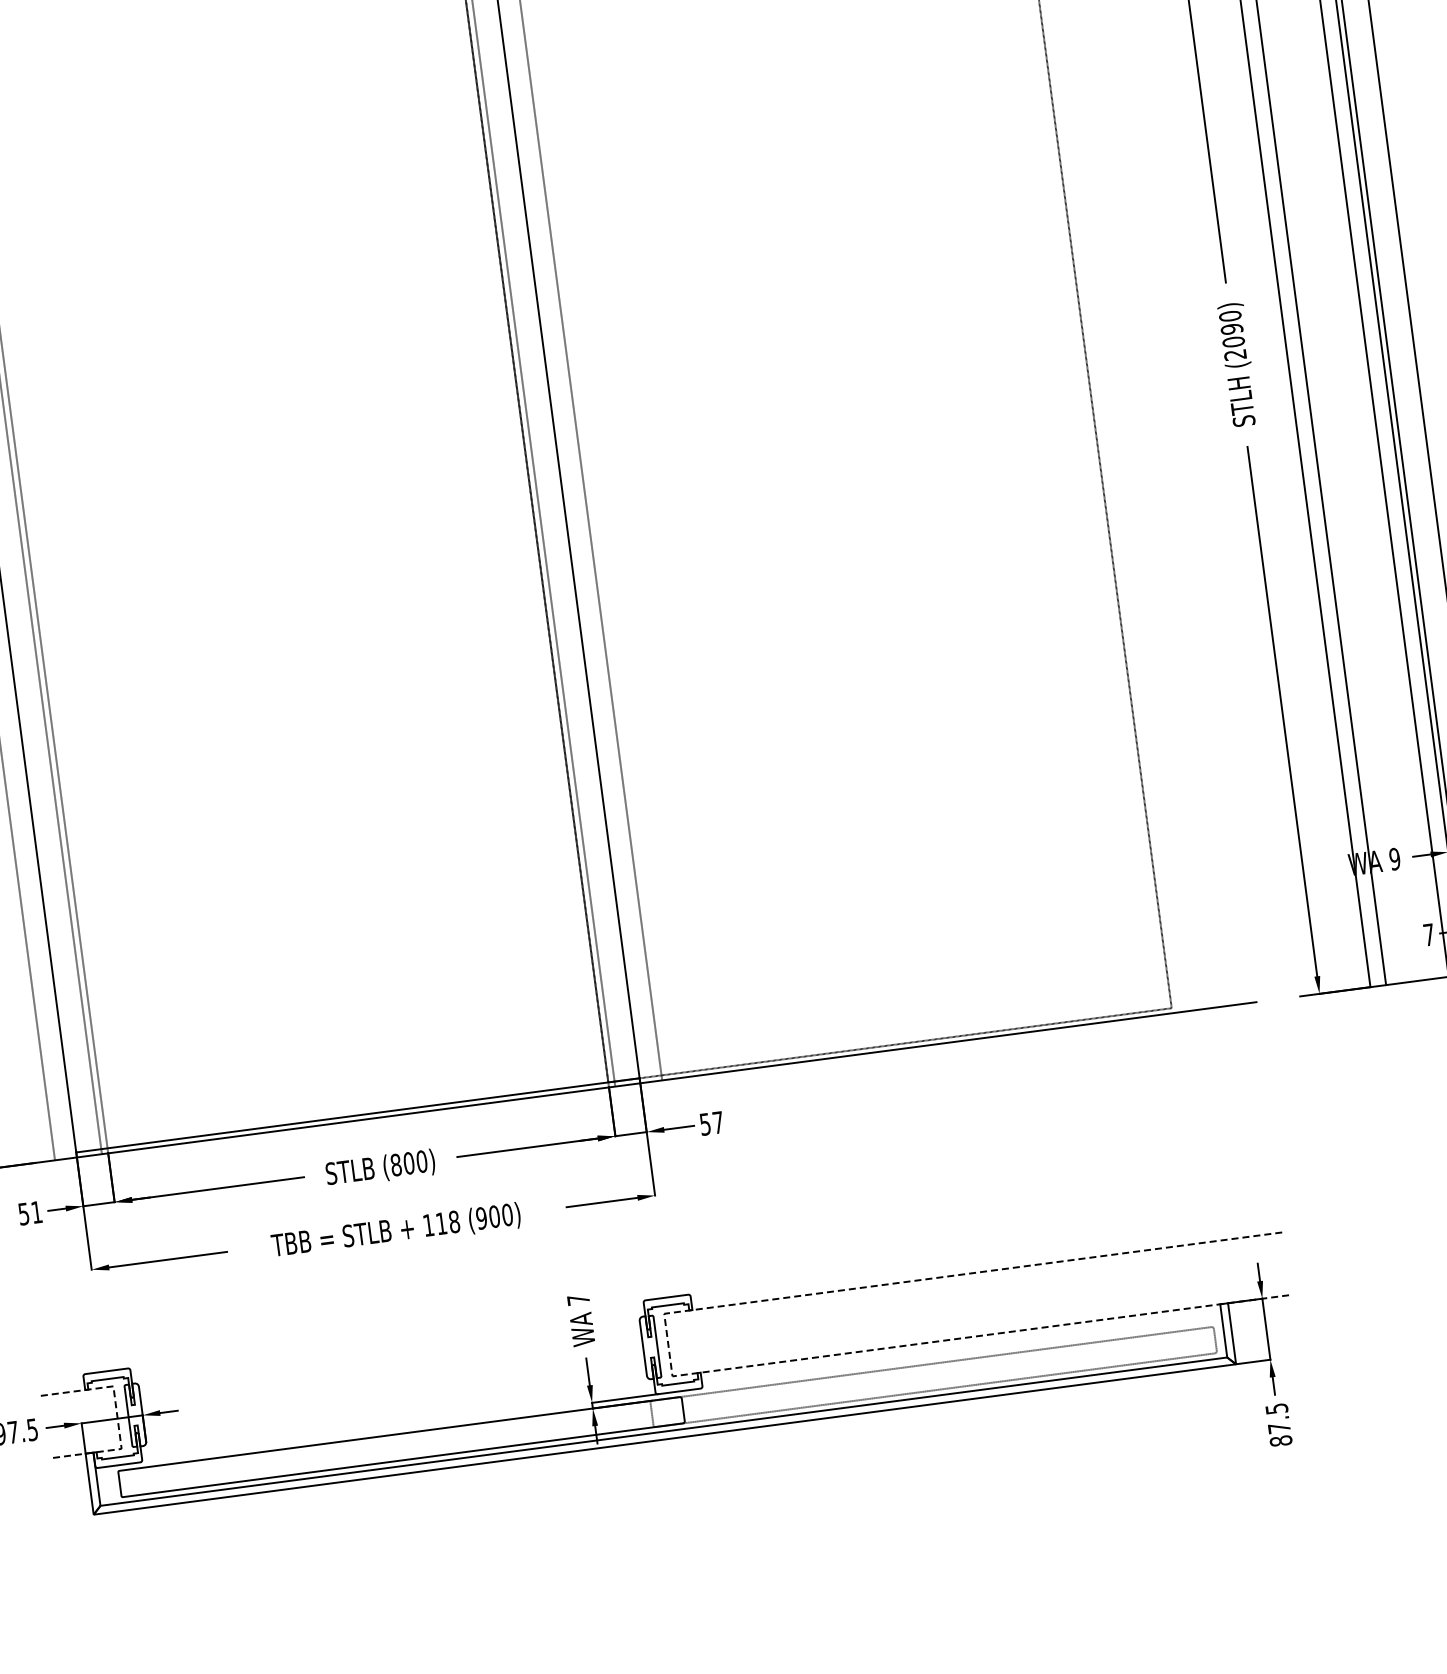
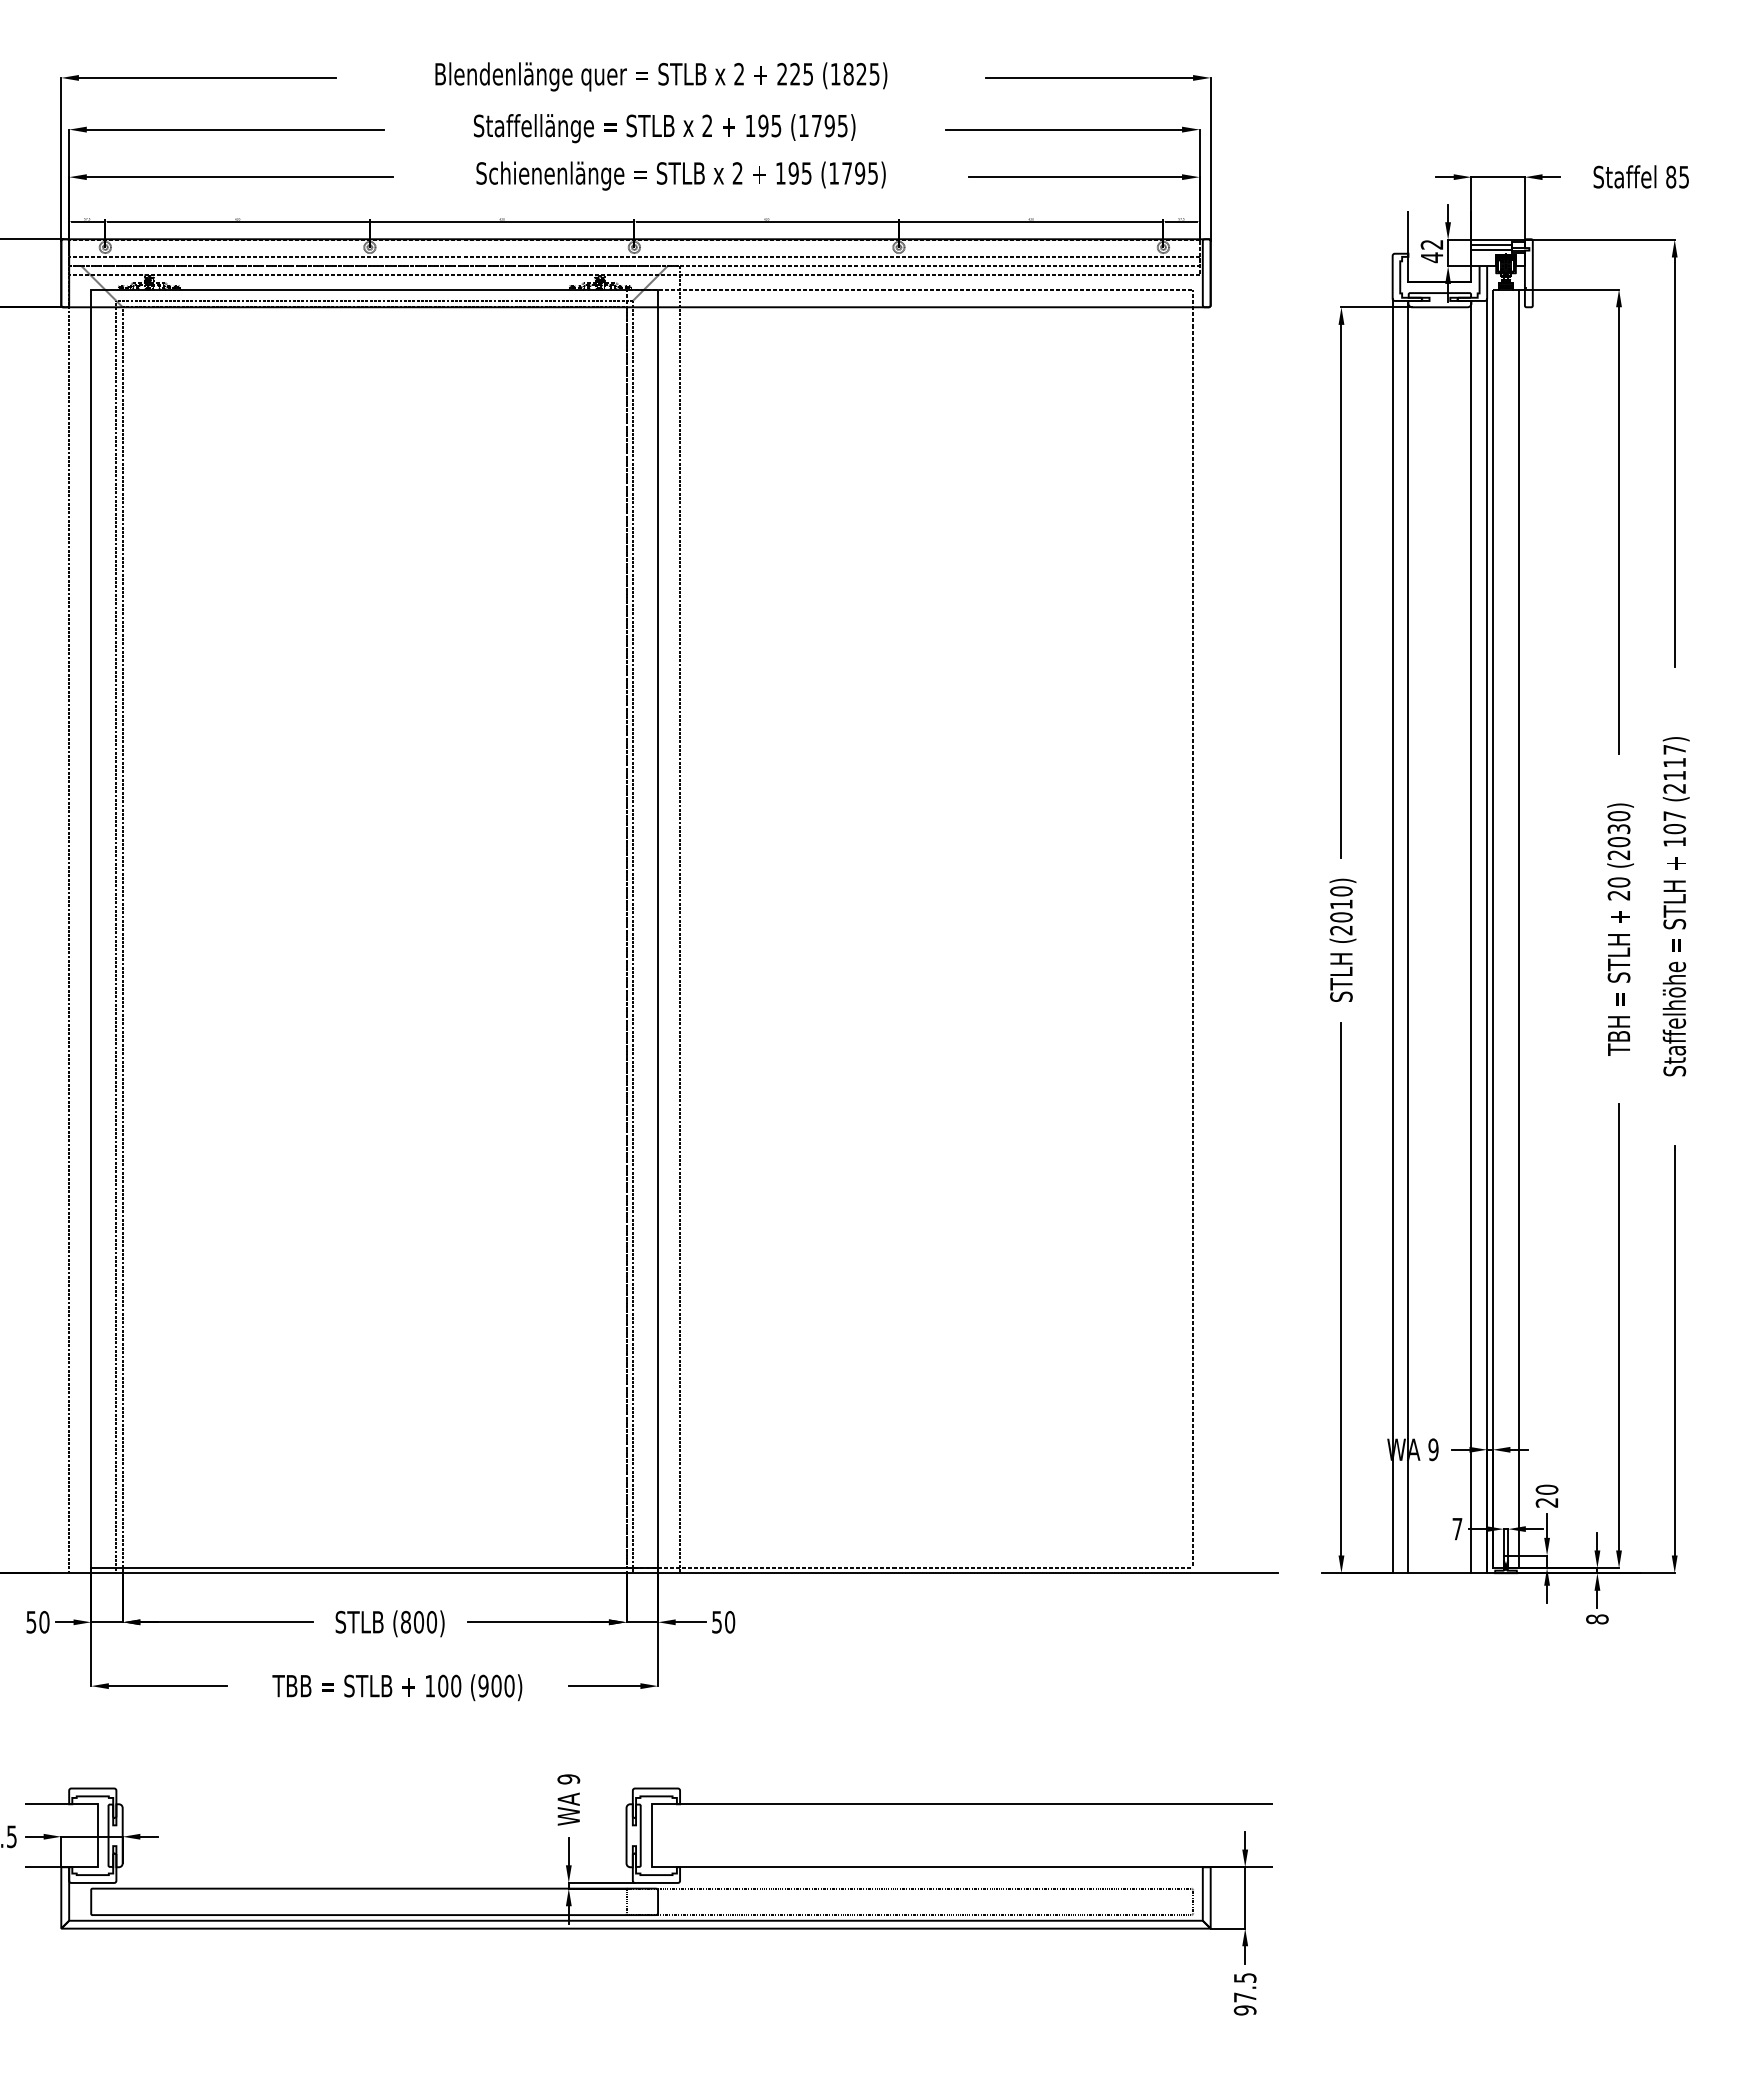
text: (1232, 329) -> (1341, 904), (2090) -> (2010)
text: (718, 1122) -> (730, 1622), 57 -> 50
text: (36, 1211) -> (44, 1621), 51 -> 50
text: (447, 1222) -> (449, 1685), 118 -> 100
text: (578, 1300) -> (568, 1779), 7 -> 9
line: (668, 1345) -> (651, 1836), dashed -> solid
line: (117, 1418) -> (97, 1836), dashed -> solid
text: (1281, 1441) -> (1245, 2010), 87.5 -> 97.5

